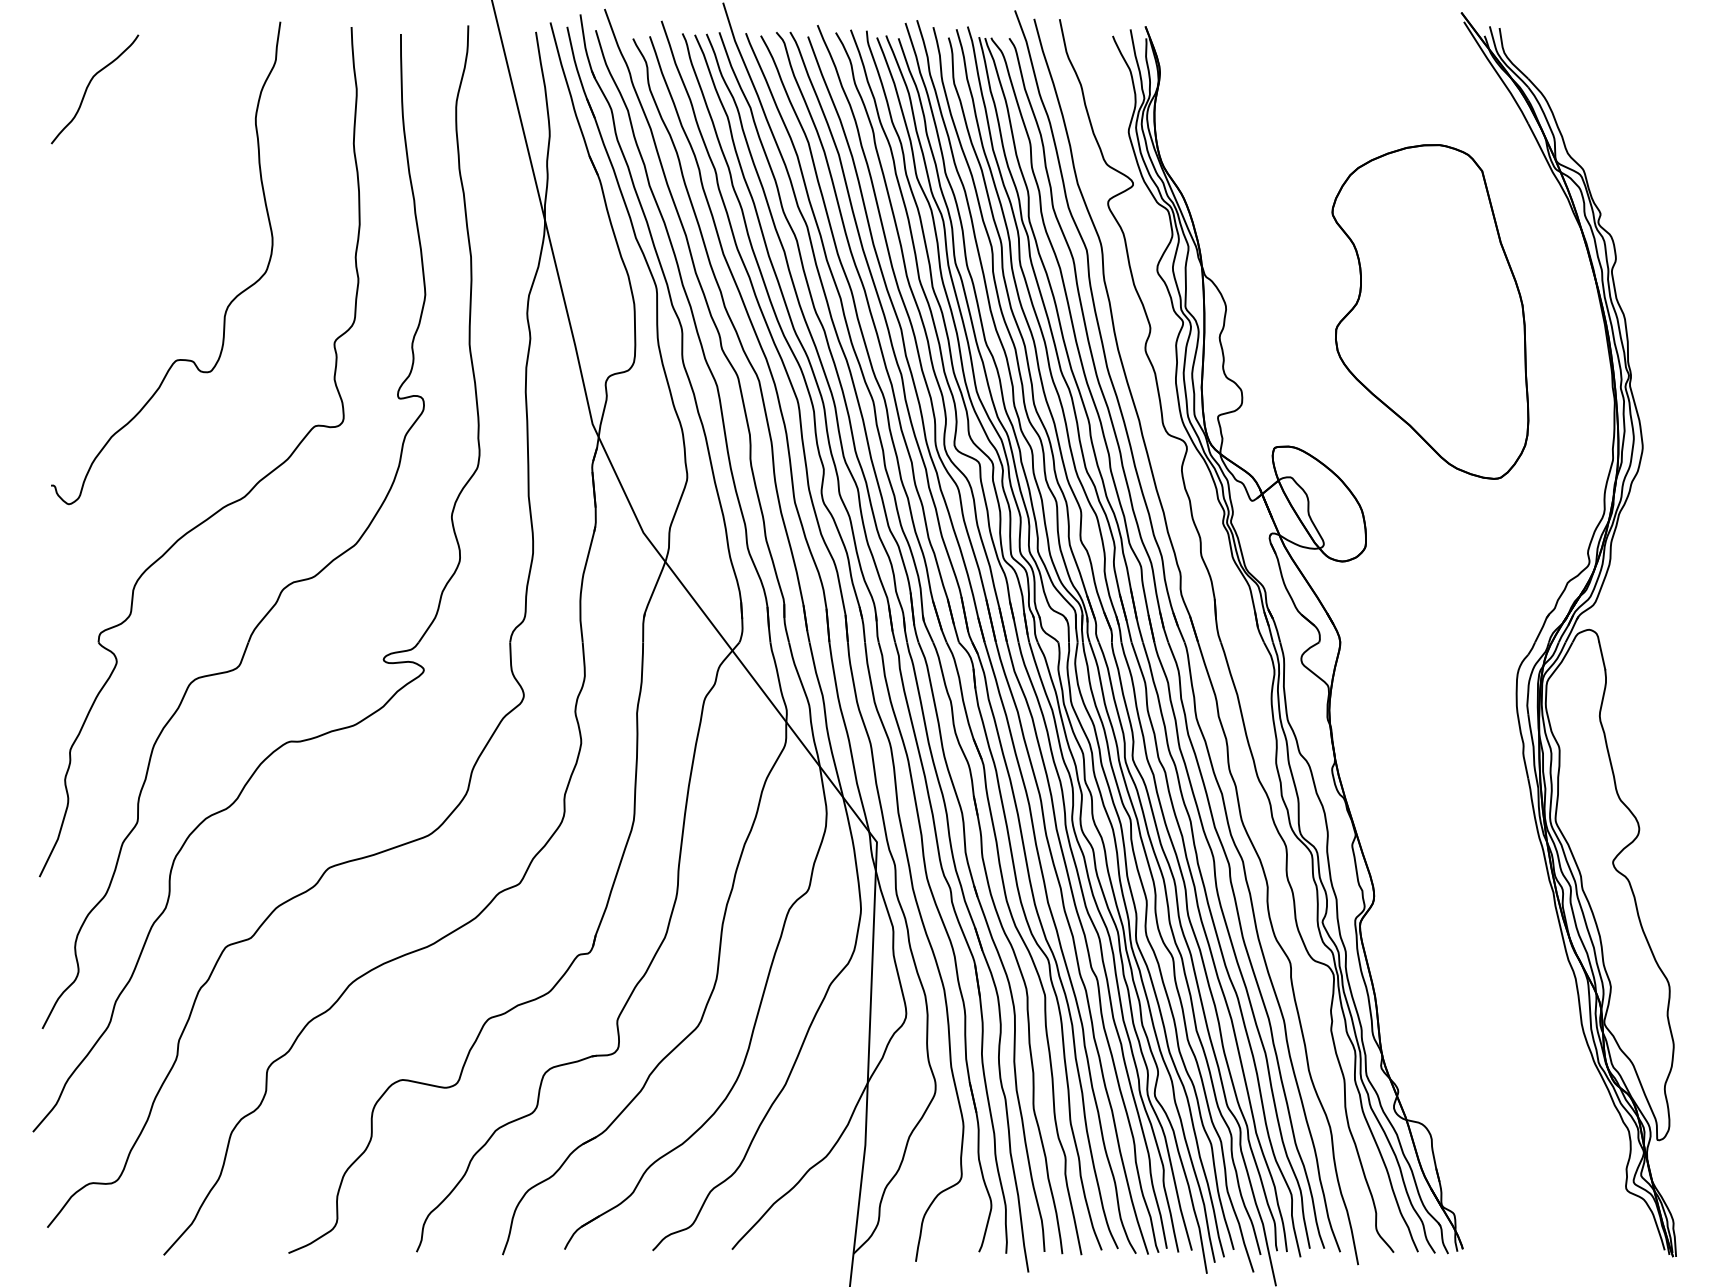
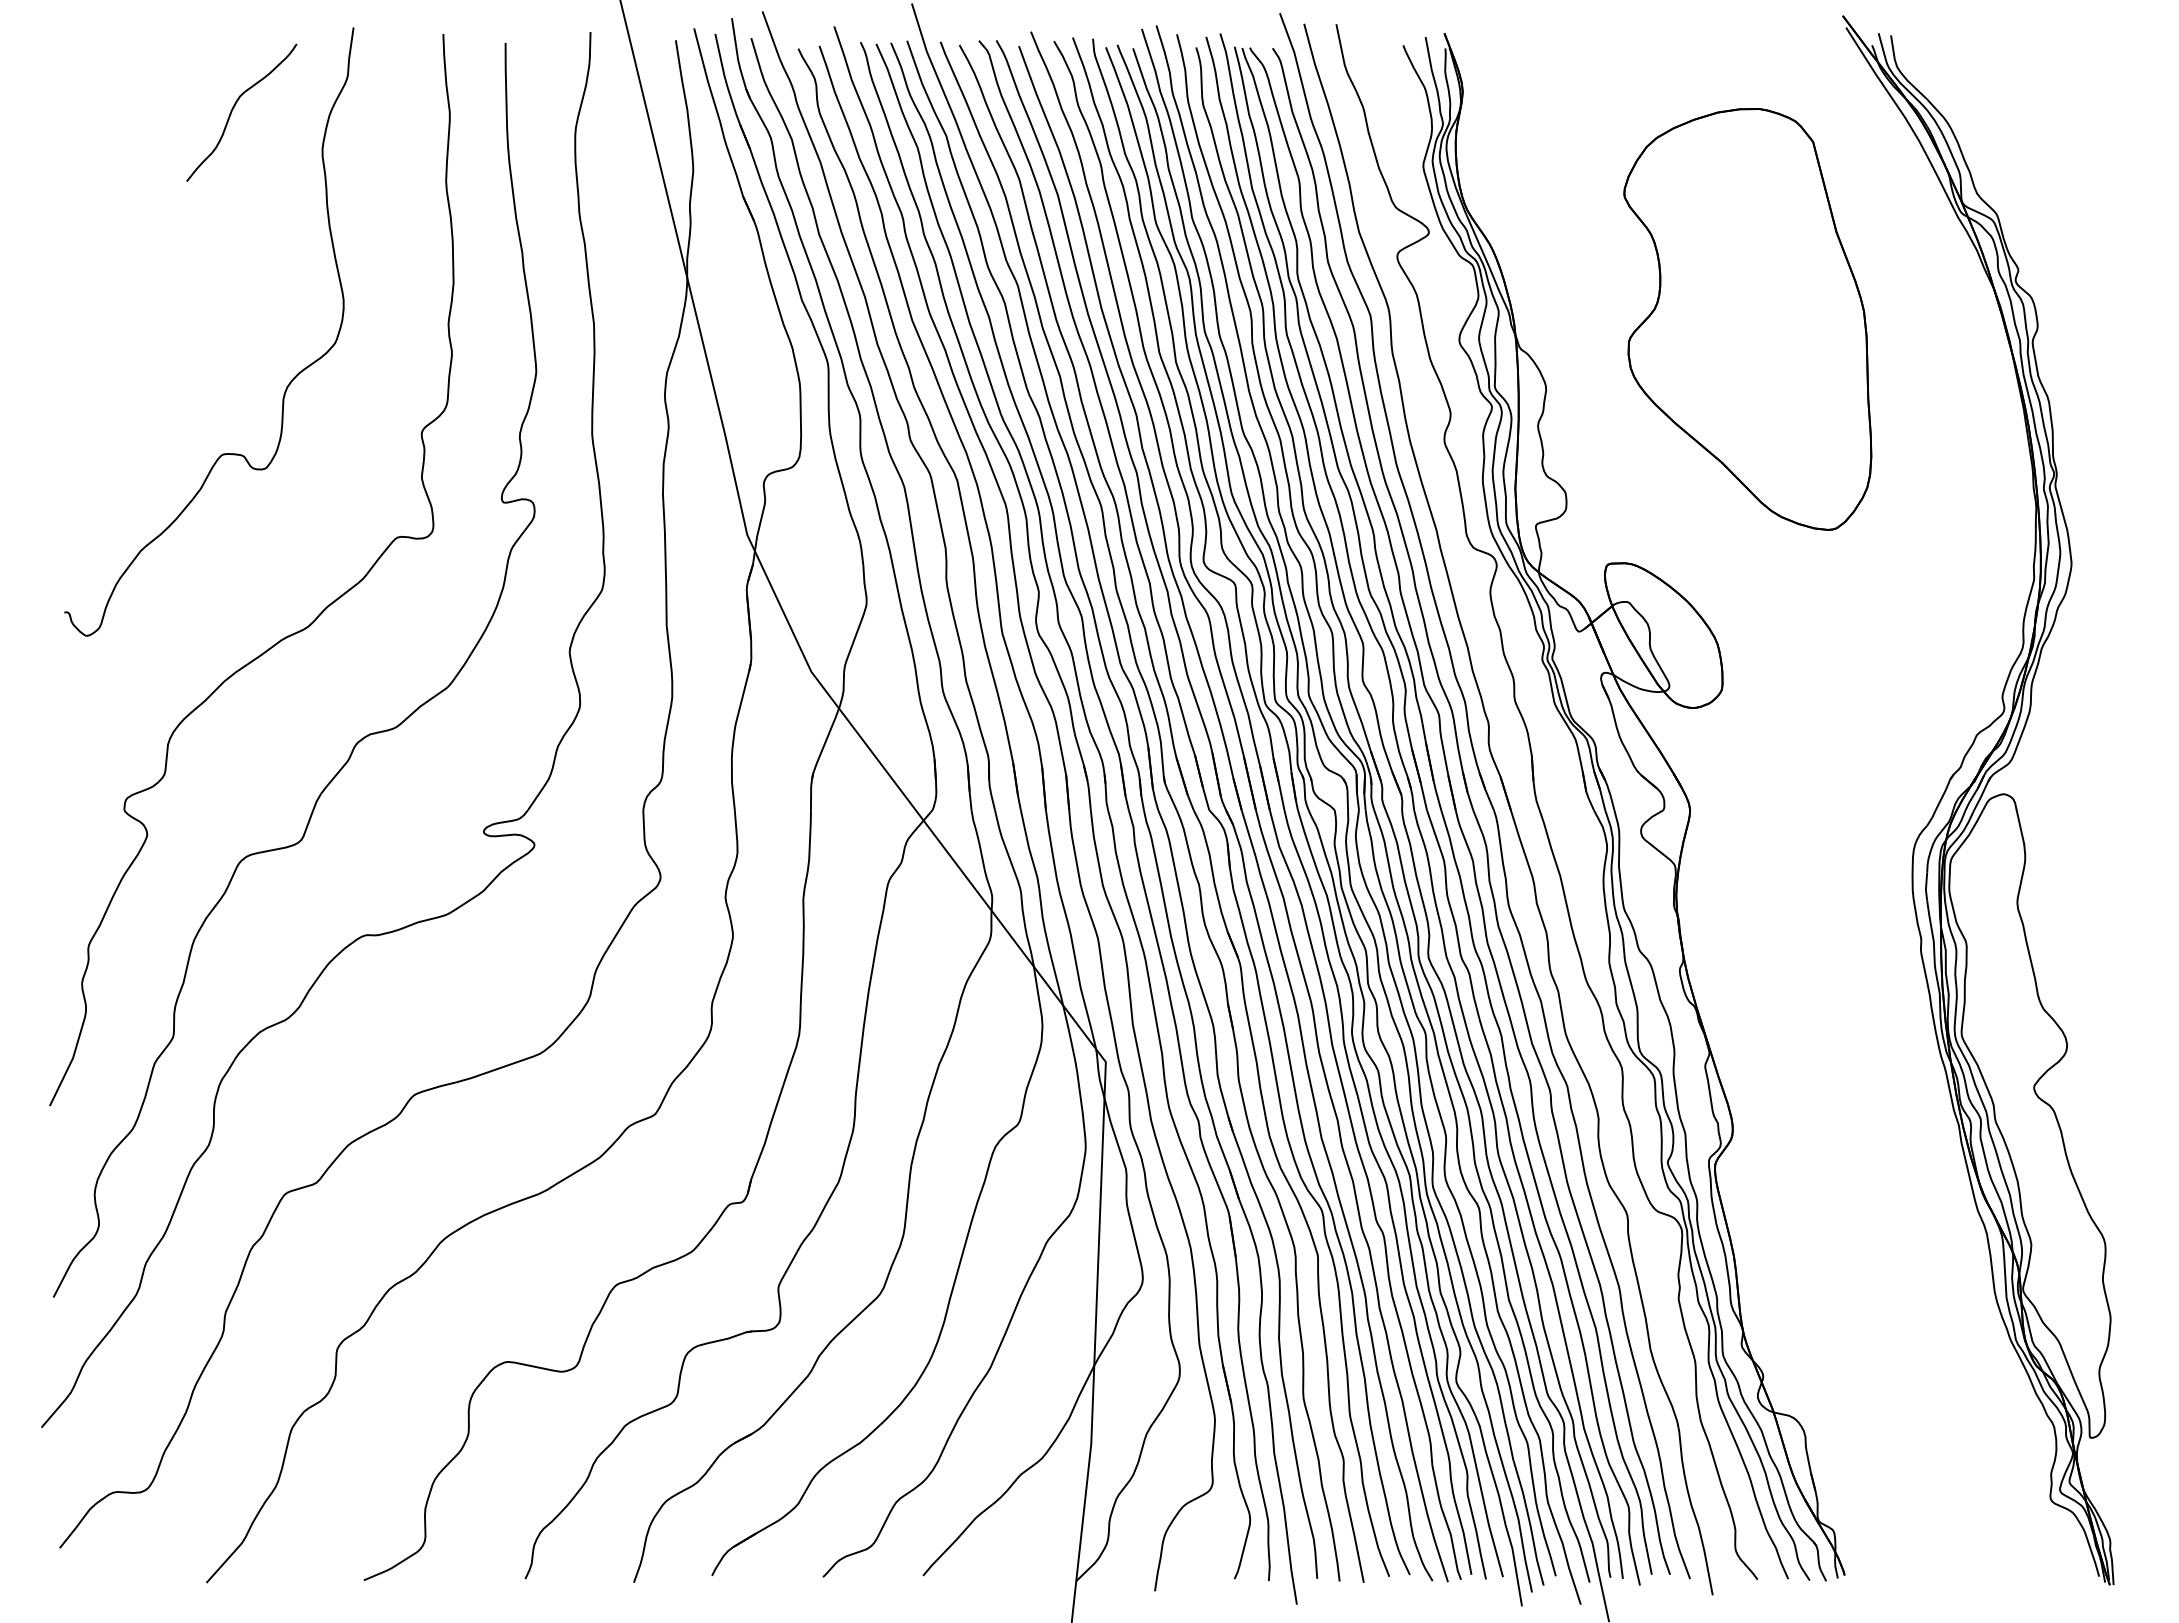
curve: (90, 84) -> (235, 106), moved
part: (1430, 312) -> (1747, 319), moved

